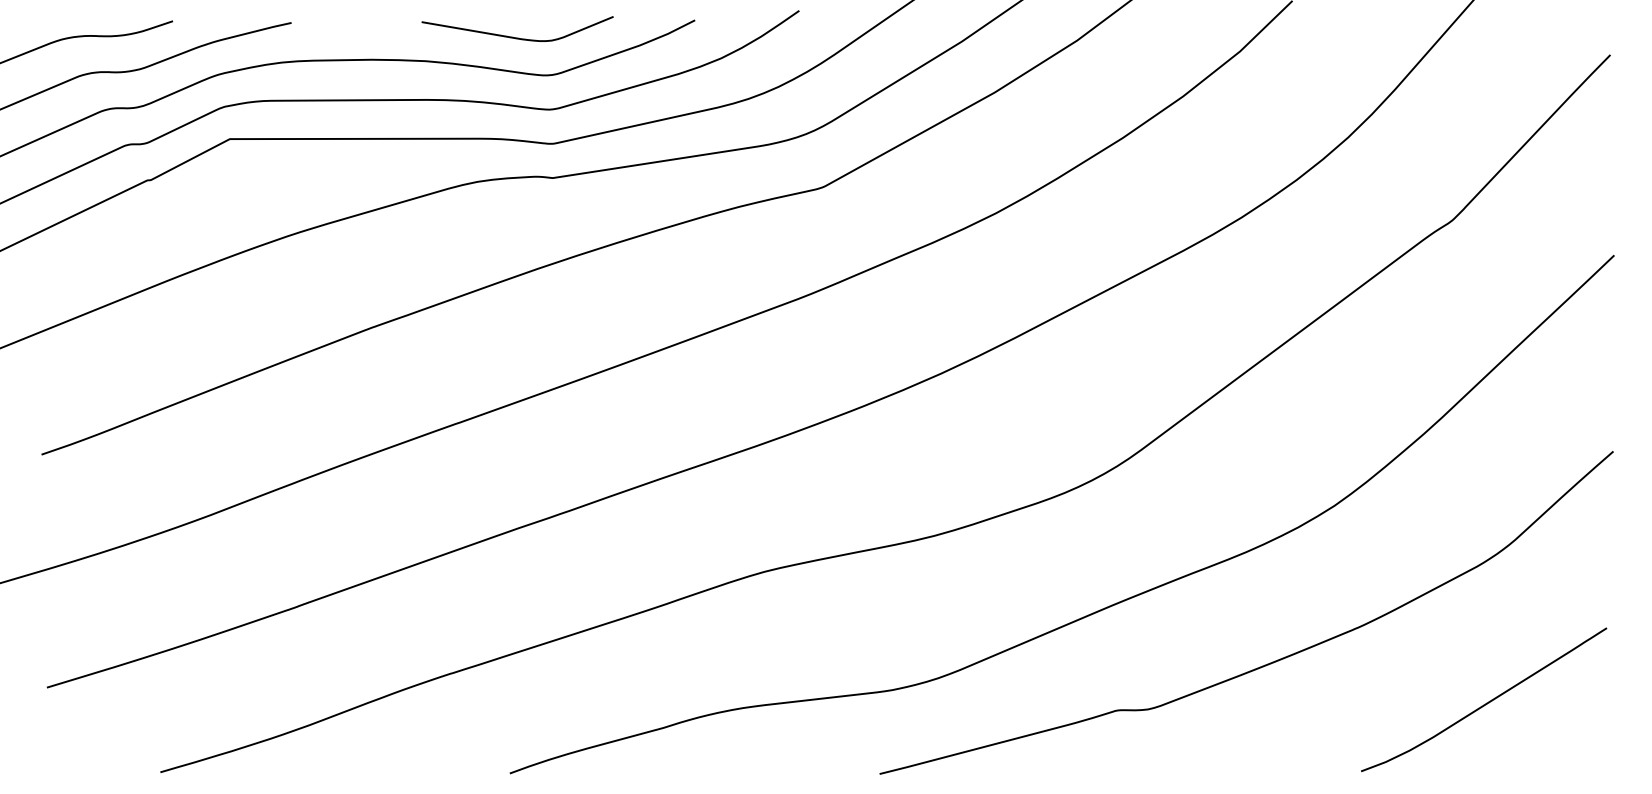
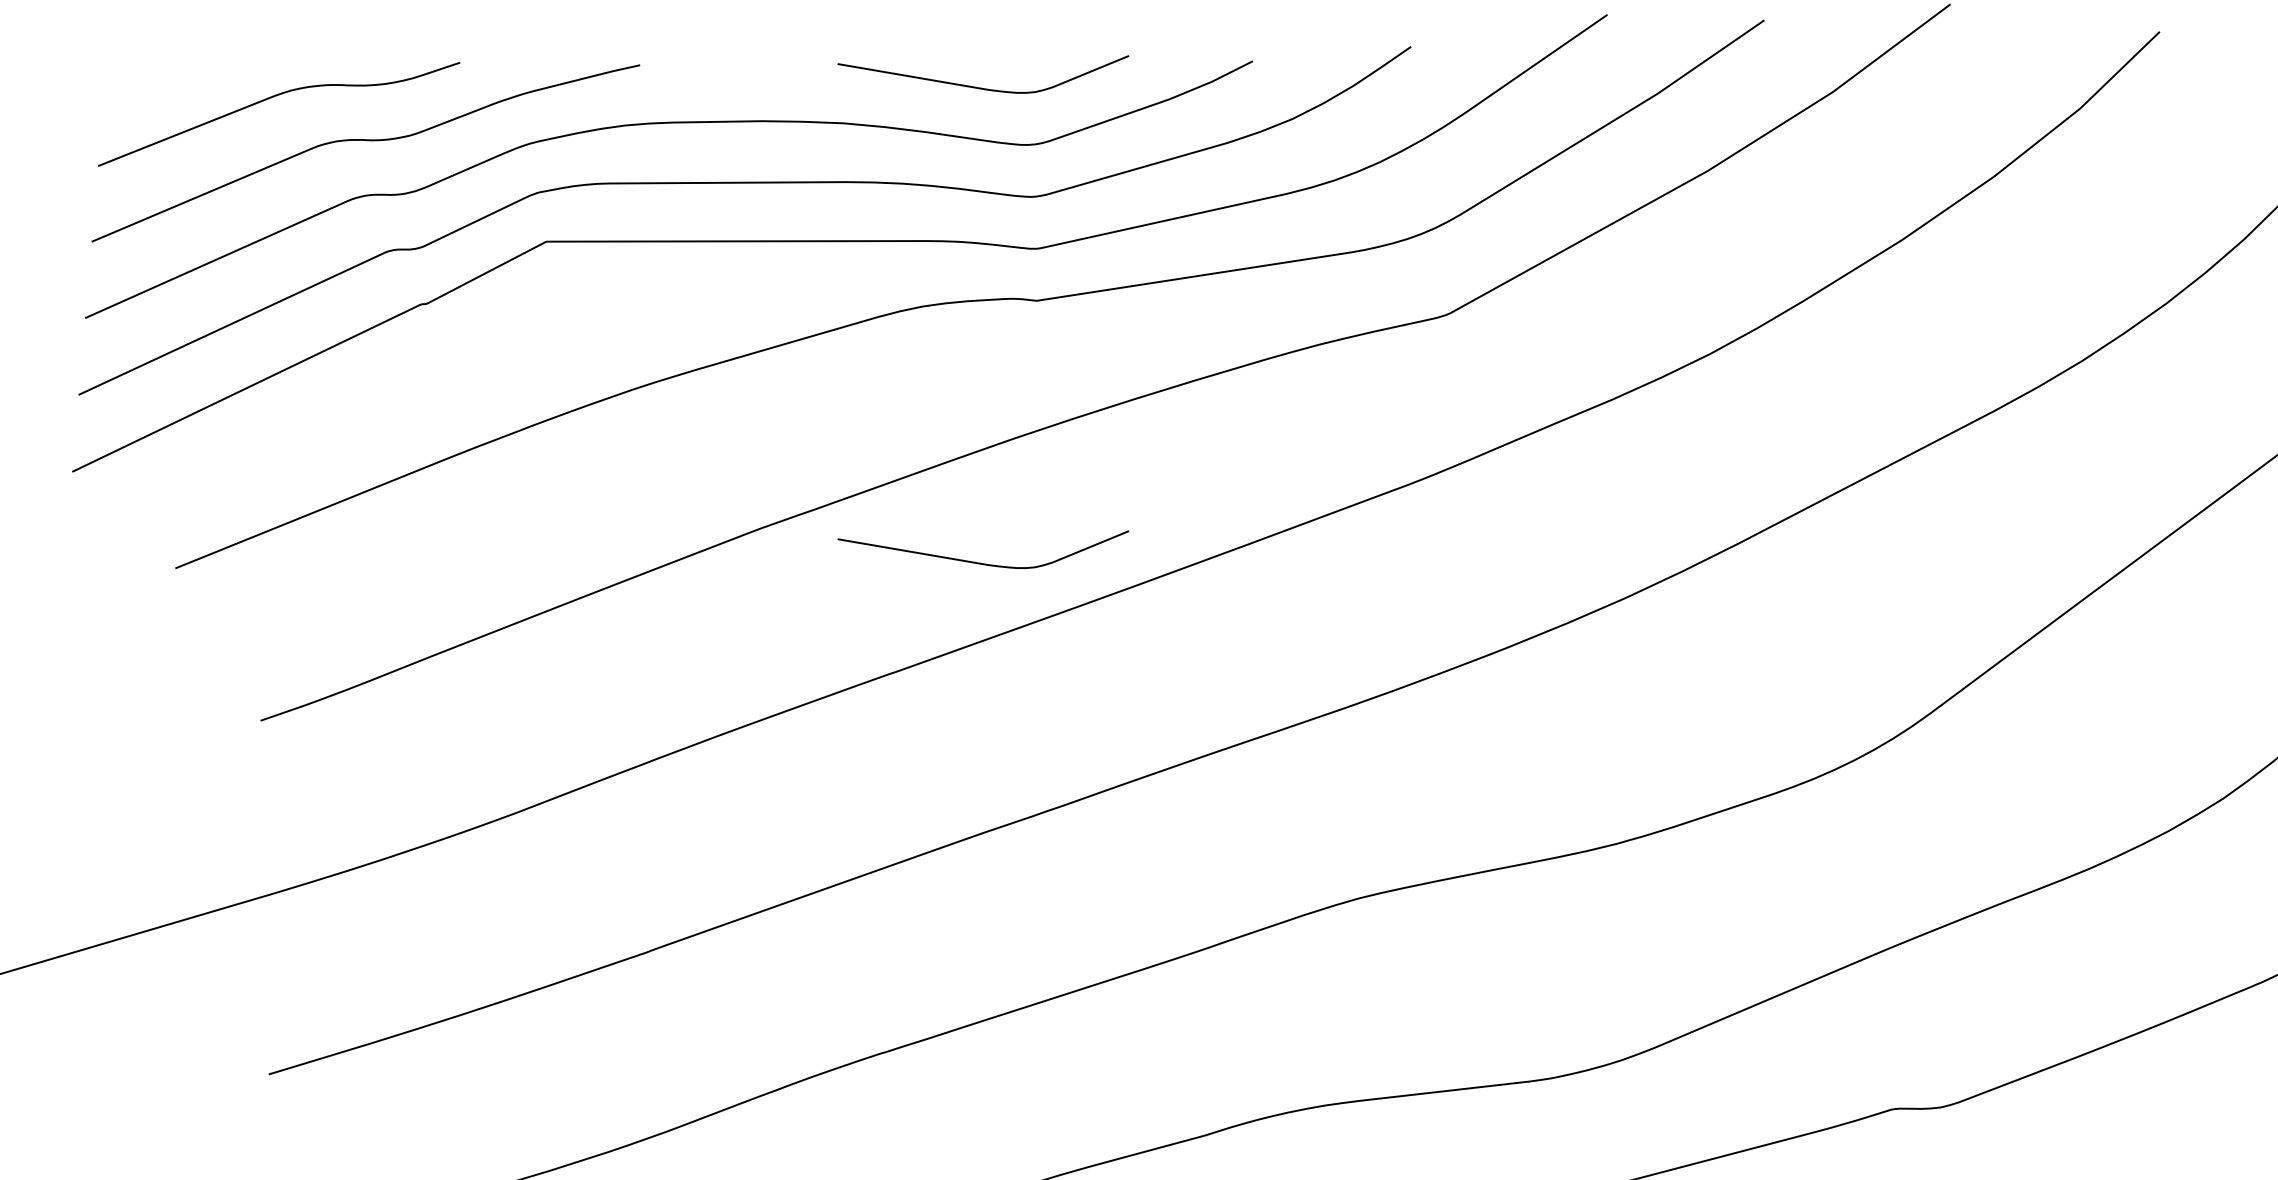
curve: (517, 350) -> (983, 562), added

